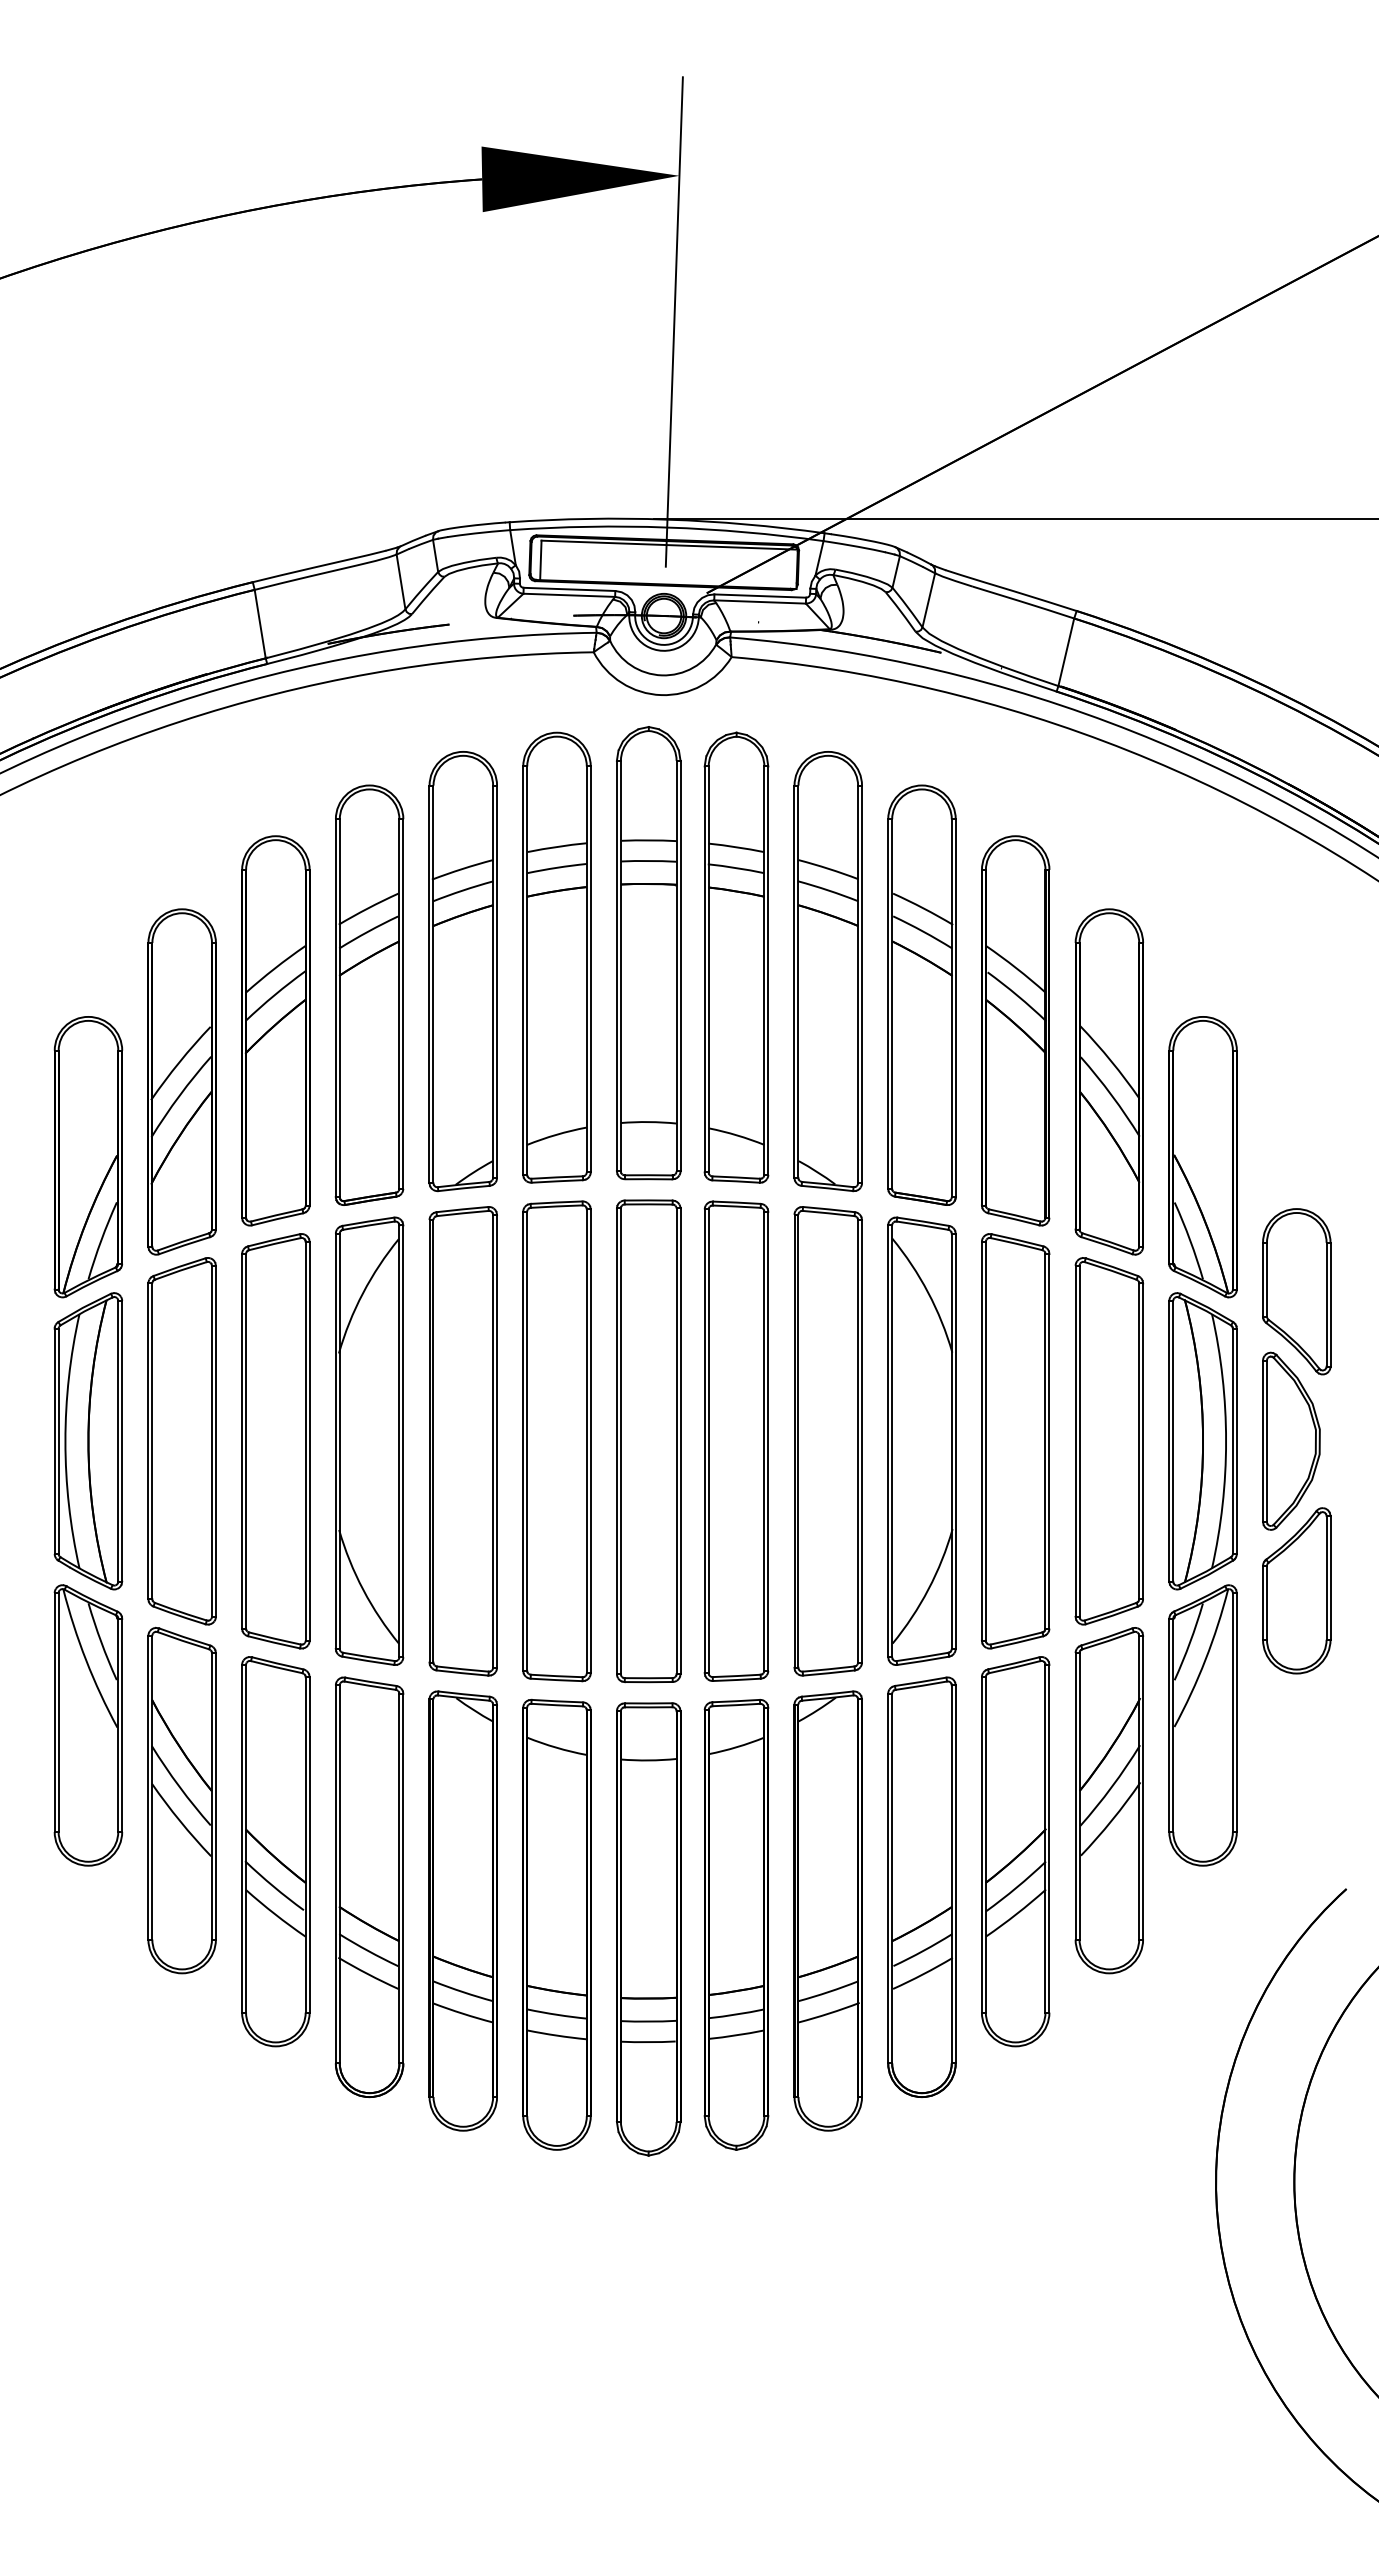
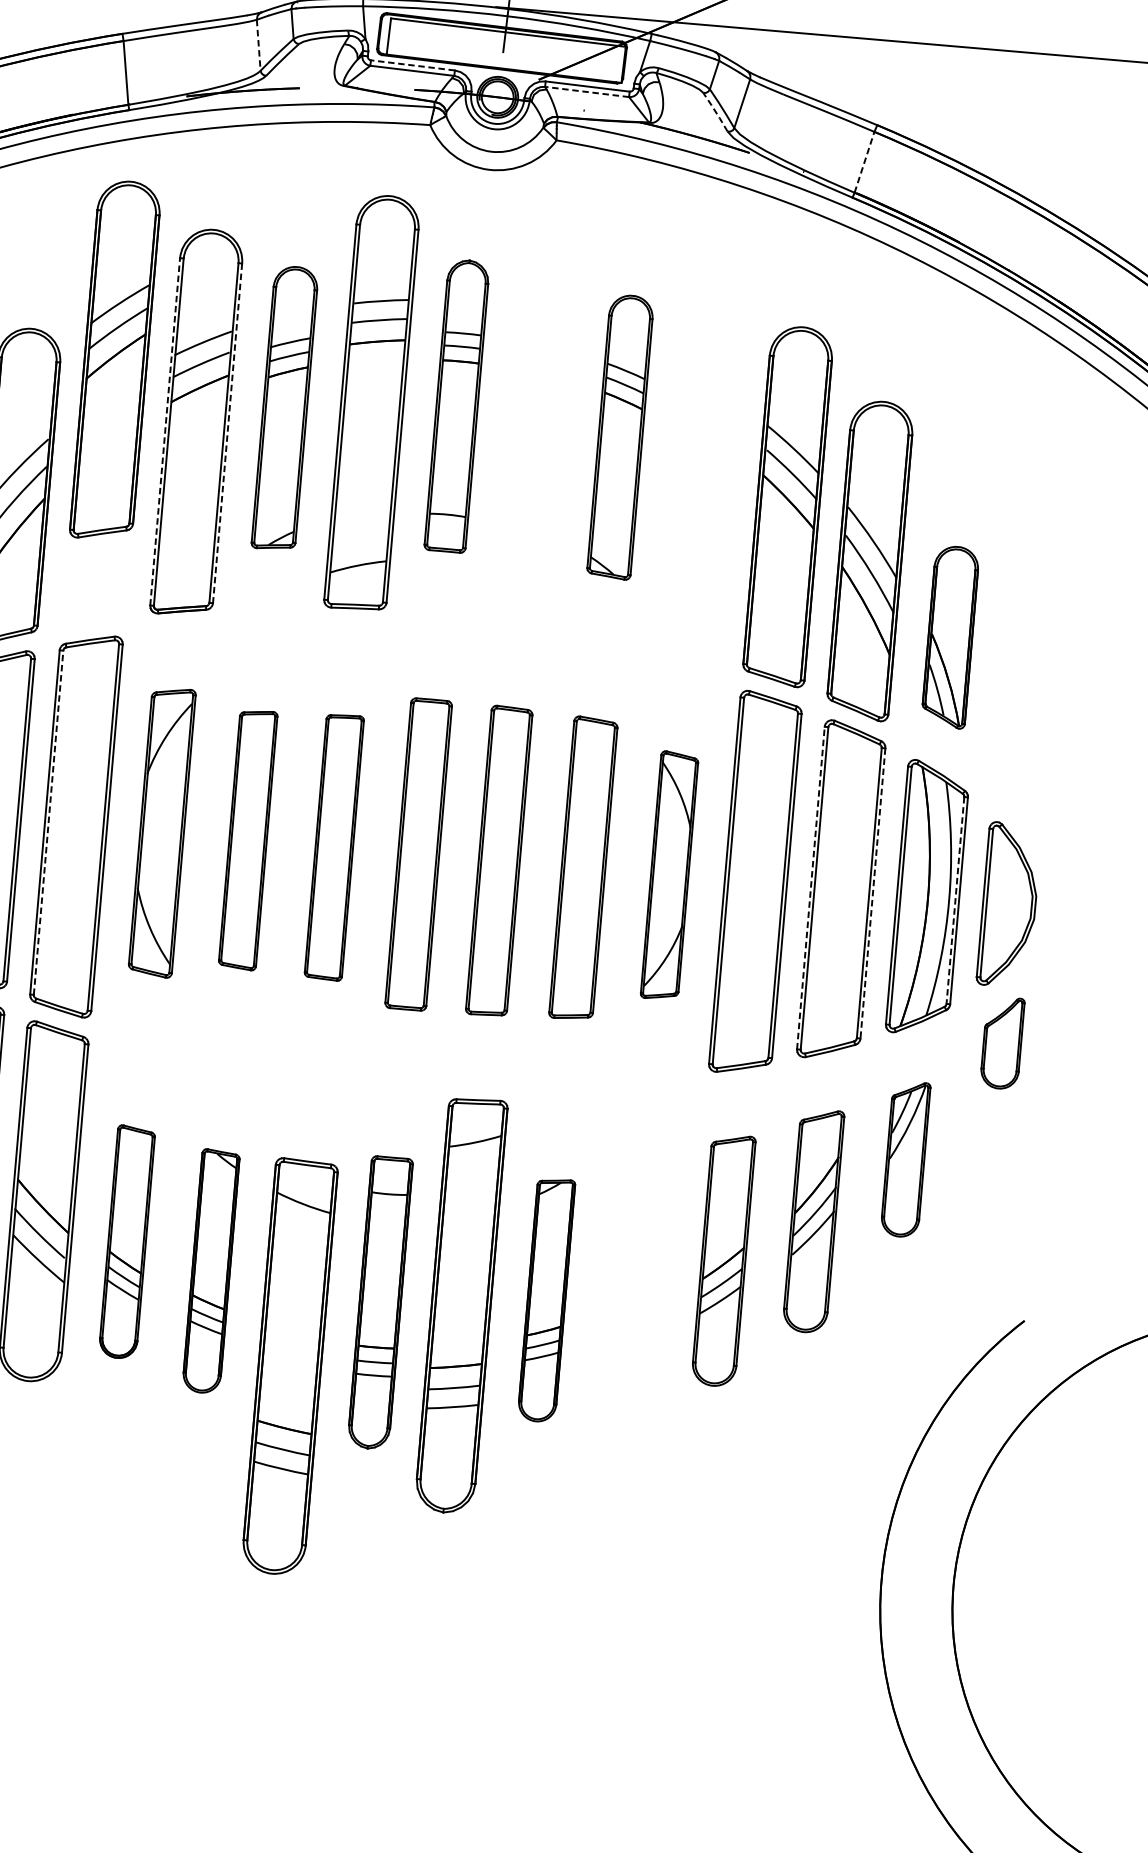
line: (401, 581) -> (259, 44), solid -> dashed
line: (569, 589) -> (412, 65), solid -> dashed
line: (760, 601) -> (587, 91), solid -> dashed
line: (900, 611) -> (715, 111), solid -> dashed
line: (1066, 652) -> (864, 162), solid -> dashed
part: (648, 953) -> (456, 406), size x0.7
part: (736, 957) -> (537, 416), removed
part: (462, 971) -> (284, 408), size x0.7
part: (827, 971) -> (619, 436), size x0.7
part: (921, 994) -> (704, 465), removed
line: (403, 1004) -> (227, 433), solid -> dashed
line: (335, 1008) -> (164, 432), solid -> dashed
part: (275, 1030) -> (115, 360), moved
part: (1202, 1157) -> (949, 637), size x0.7
part: (1296, 1291) -> (1025, 767), removed
line: (246, 1440) -> (49, 822), solid -> dashed
part: (369, 1440) -> (162, 831), size x0.7
part: (736, 1440) -> (499, 860), size x0.7
part: (921, 1440) -> (669, 875), size x0.6
line: (1075, 1440) -> (810, 887), solid -> dashed
part: (462, 1441) -> (247, 839), size x0.6
part: (556, 1441) -> (333, 847), size x0.6
part: (648, 1441) -> (418, 854), size x0.7
part: (827, 1441) -> (582, 868), size x0.7
line: (1143, 1441) -> (873, 893), solid -> dashed
line: (1232, 1441) -> (955, 900), solid -> dashed
part: (1296, 1590) -> (1002, 1042), size x0.6
part: (1202, 1725) -> (905, 1159), size x0.6
part: (1108, 1800) -> (812, 1220), size x0.7
part: (1015, 1851) -> (723, 1260), size x0.7
part: (369, 1886) -> (126, 1241), size x0.6
part: (921, 1886) -> (634, 1285), removed
part: (462, 1910) -> (210, 1270), size x0.6
part: (827, 1910) -> (545, 1299), size x0.6
part: (556, 1924) -> (289, 1366), moved
part: (648, 1929) -> (379, 1303), size x0.7

